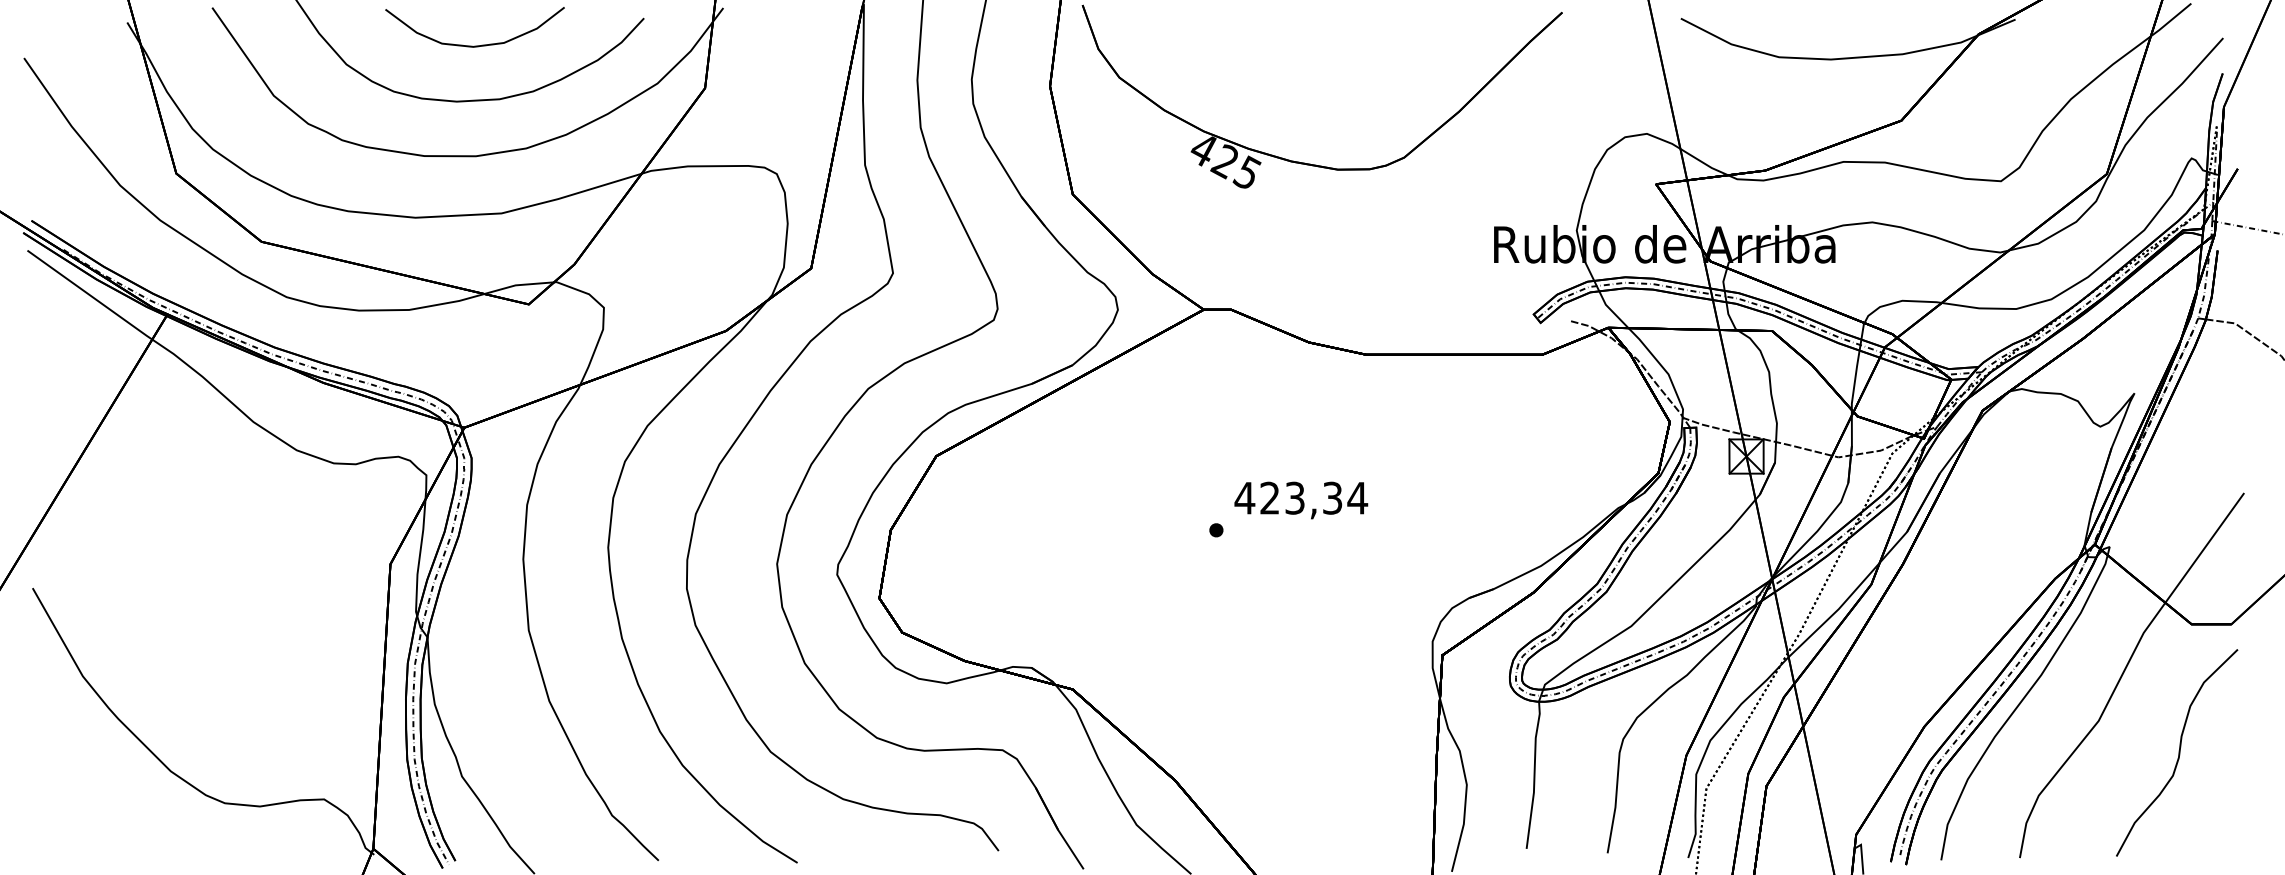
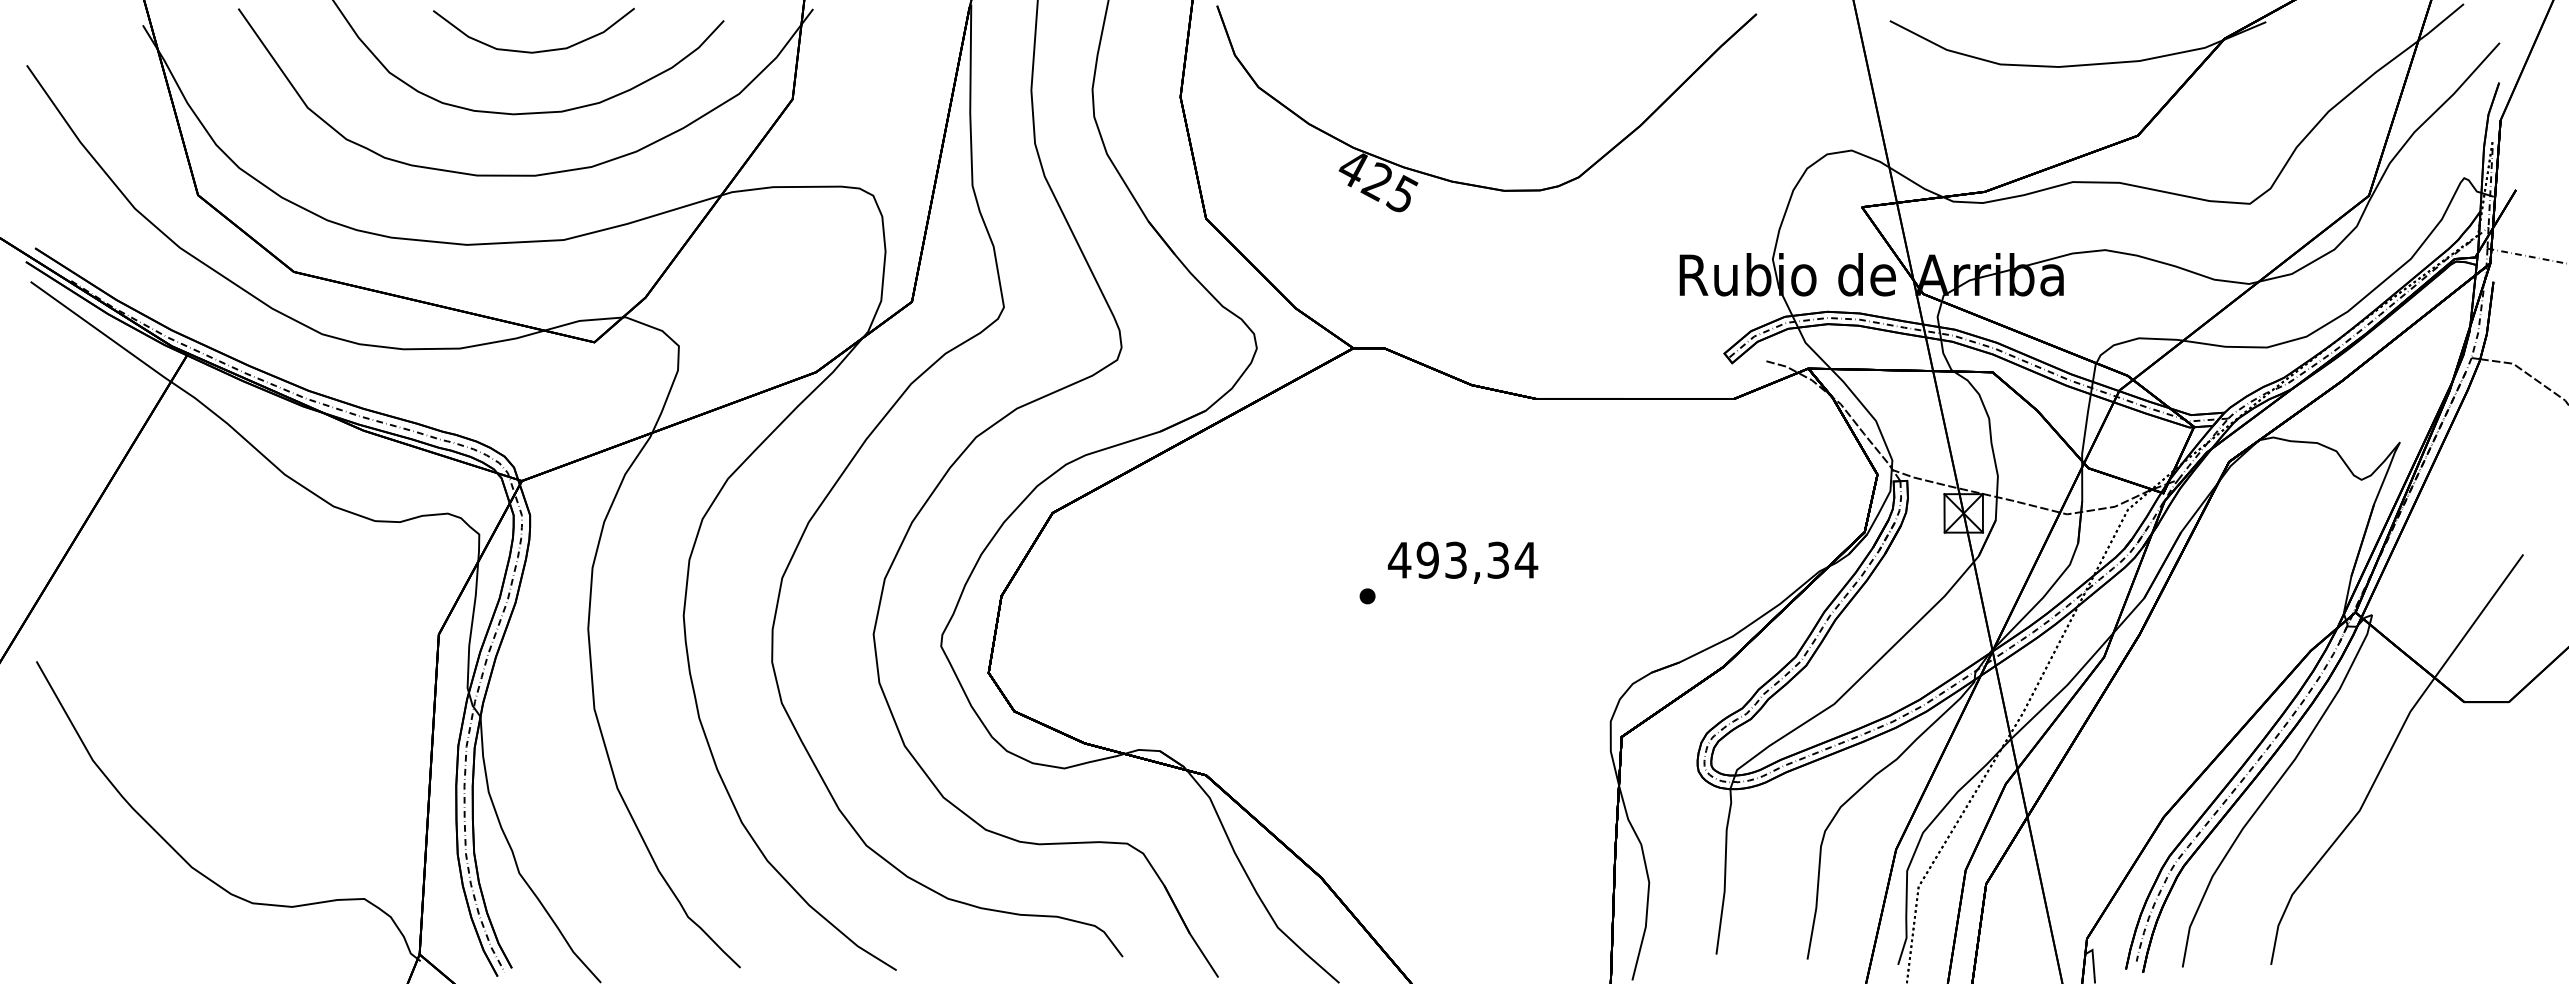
text: (1269, 497) -> (1427, 559), 423,34 -> 493,34
curve: (2178, 752) -> (2449, 846), removed

